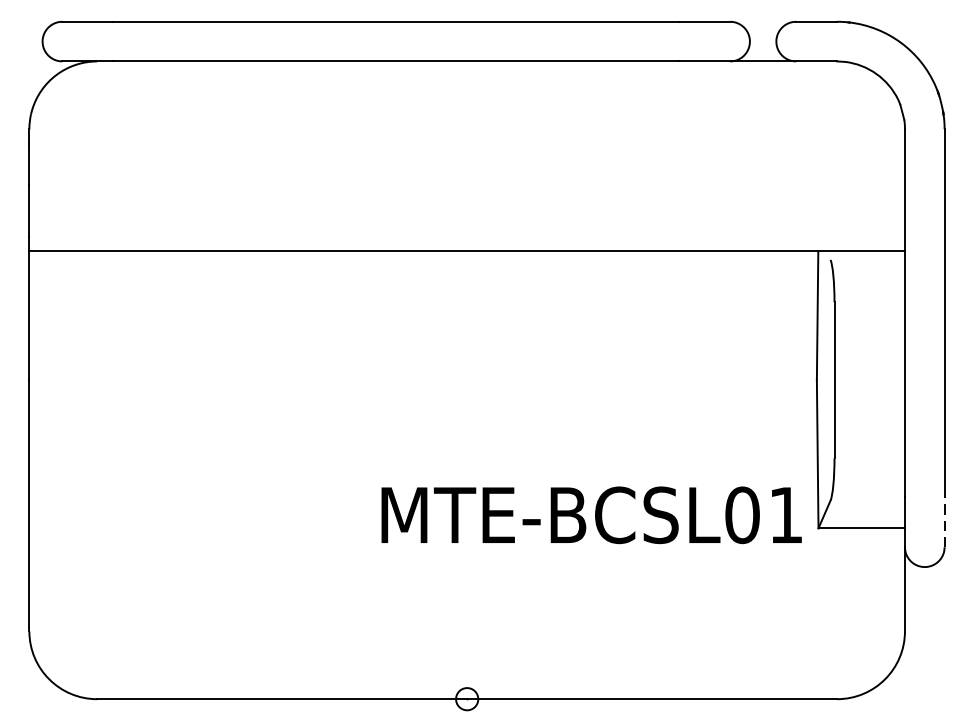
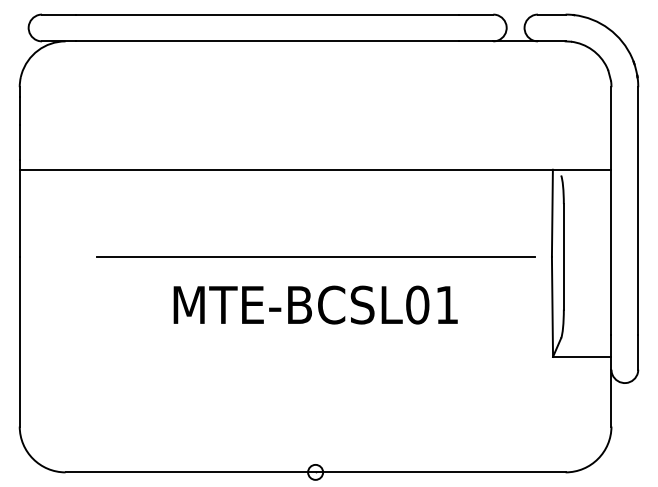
line: (467, 379) -> (315, 256), added
text: (591, 514) -> (315, 304), moved
line: (944, 521) -> (638, 352), dashed -> solid

